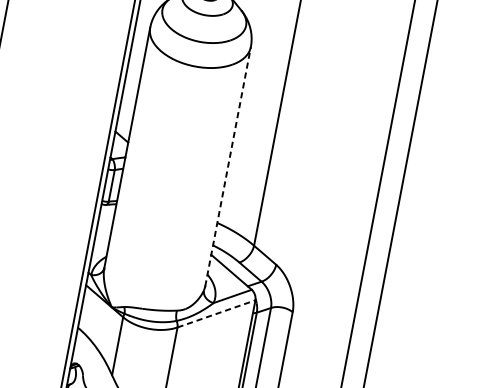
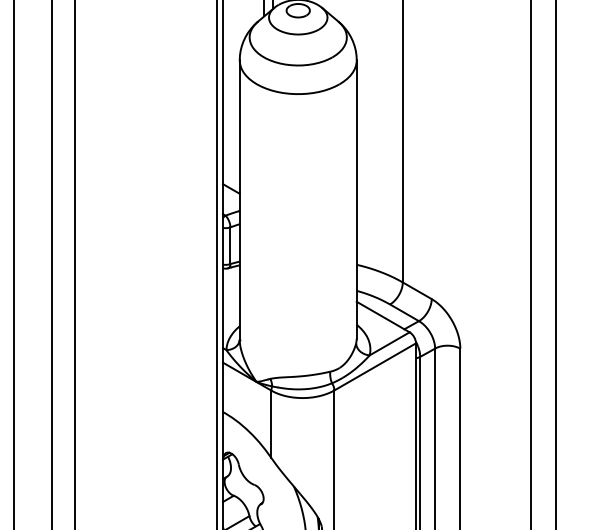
line: (228, 165) -> (356, 198), dashed -> solid
line: (216, 313) -> (375, 366), dashed -> solid

